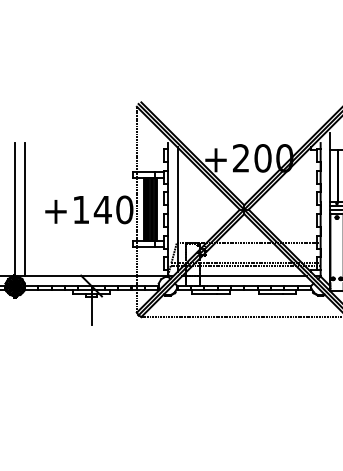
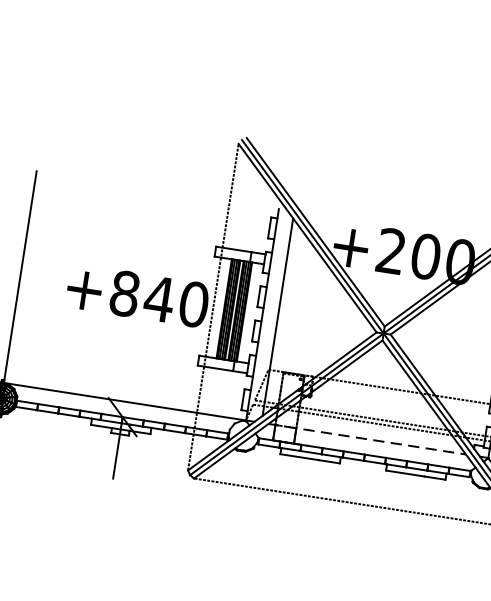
line: (24, 209) -> (35, 279), removed
text: (80, 209) -> (123, 293), +140 -> +840
line: (244, 276) -> (367, 439), solid -> dashed

